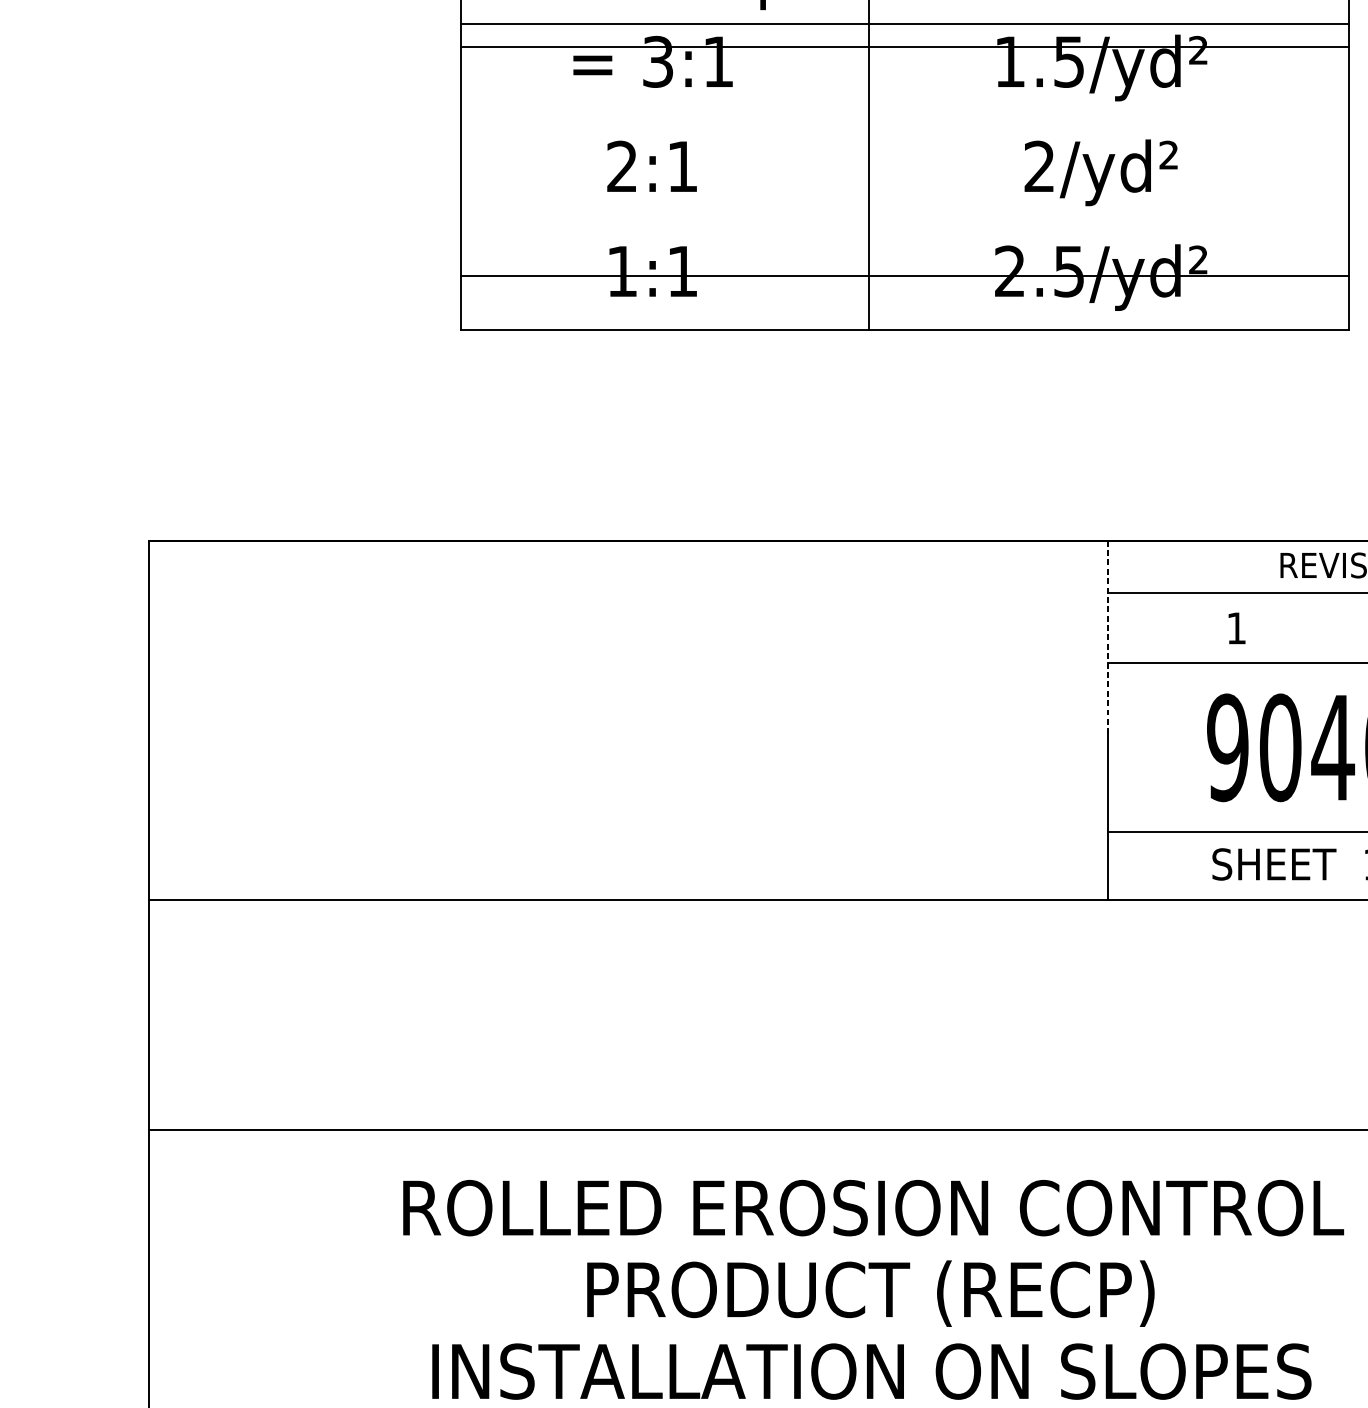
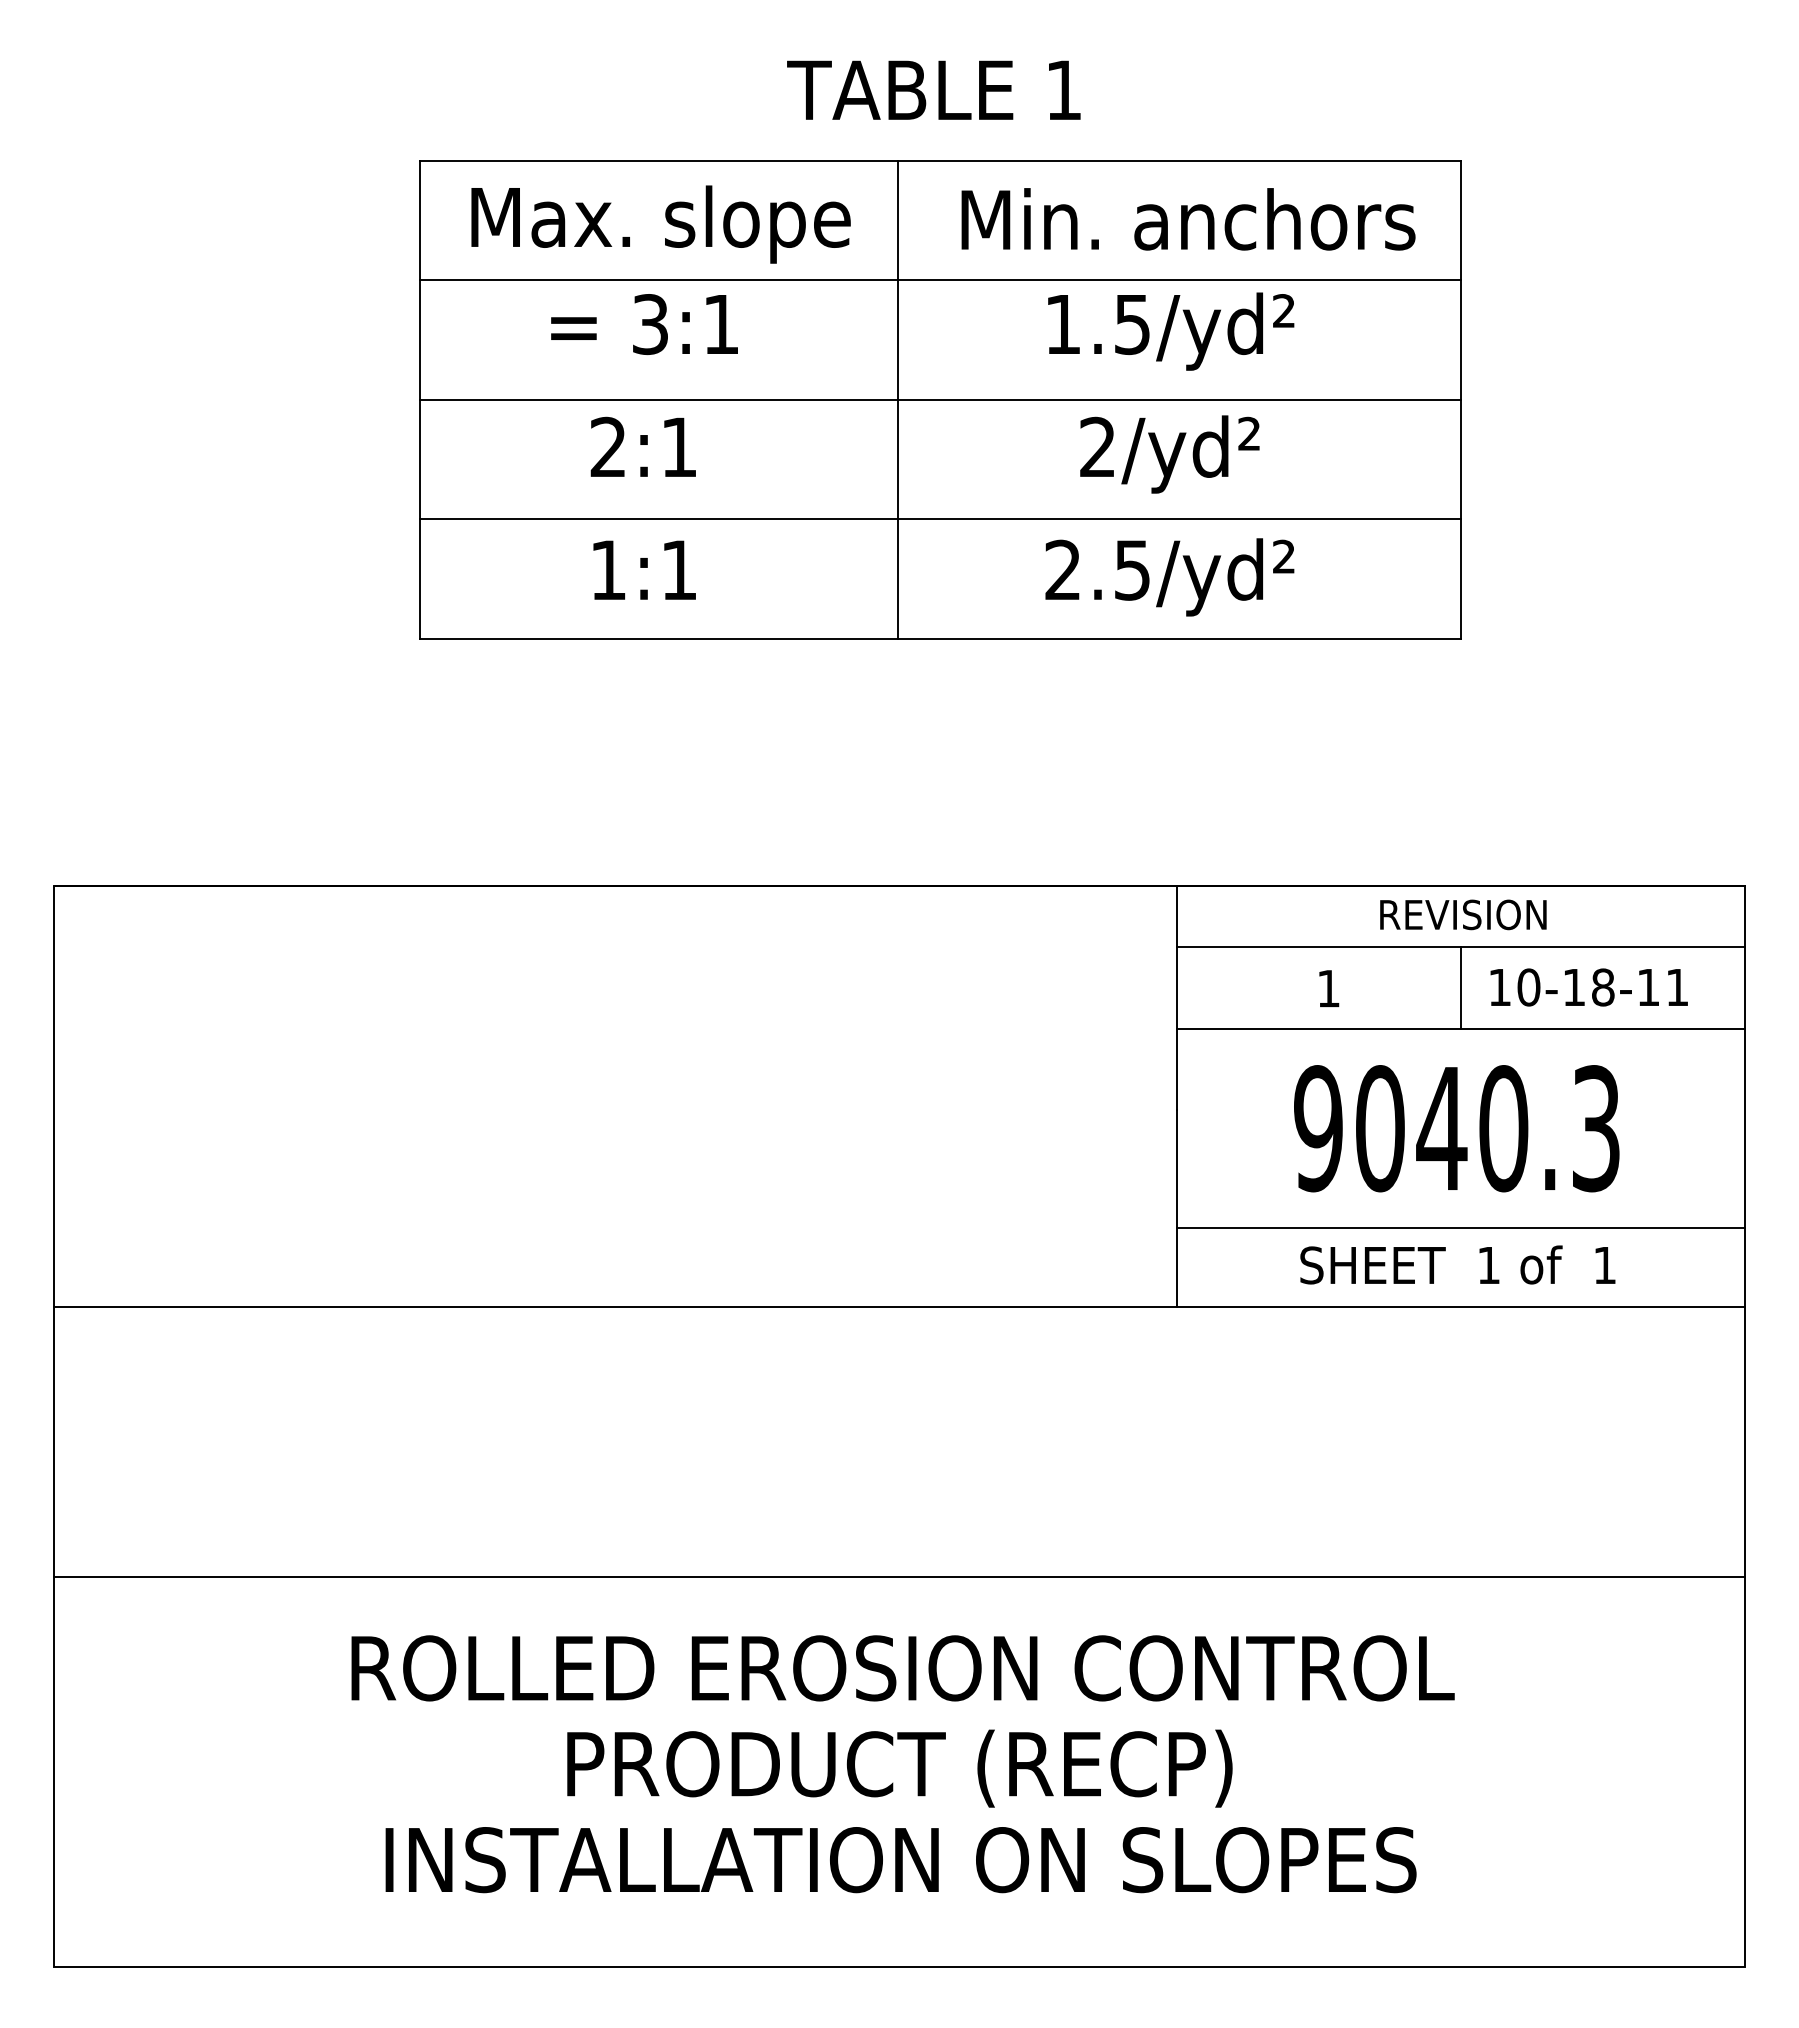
line: (904, 46) -> (939, 399), moved
line: (904, 276) -> (939, 519), moved
line: (1349, 627) -> (1461, 987), added
line: (1107, 636) -> (1177, 998), dashed -> solid

